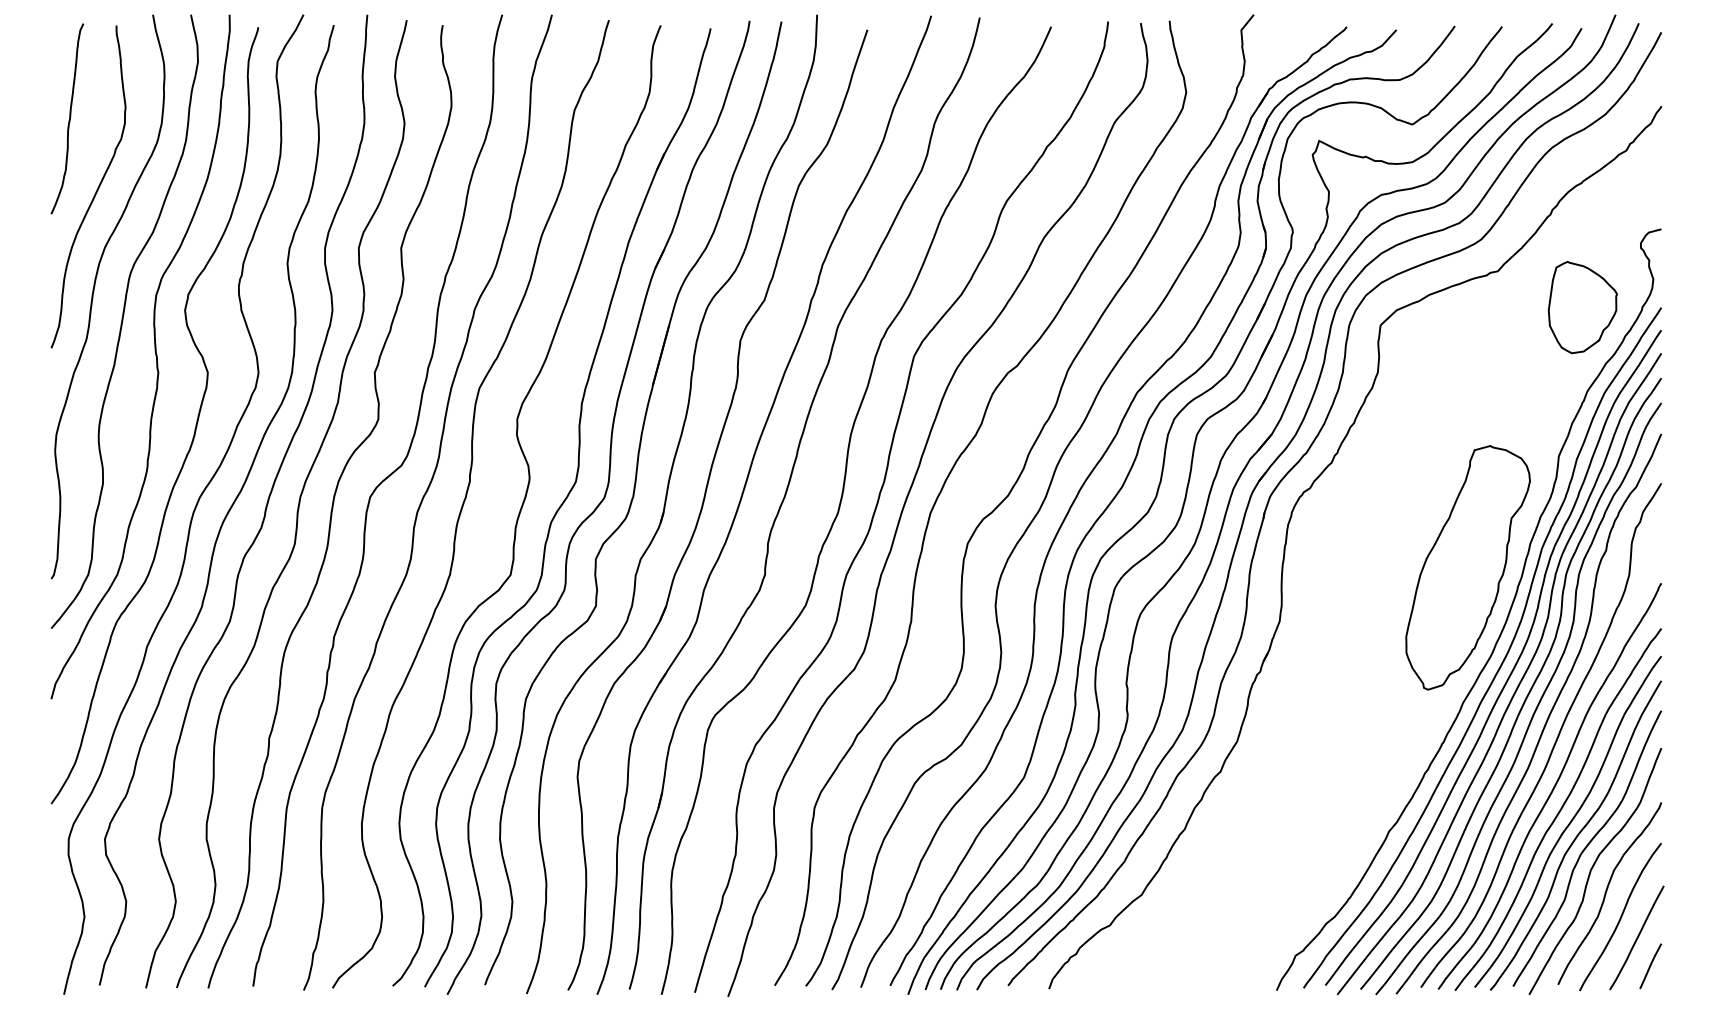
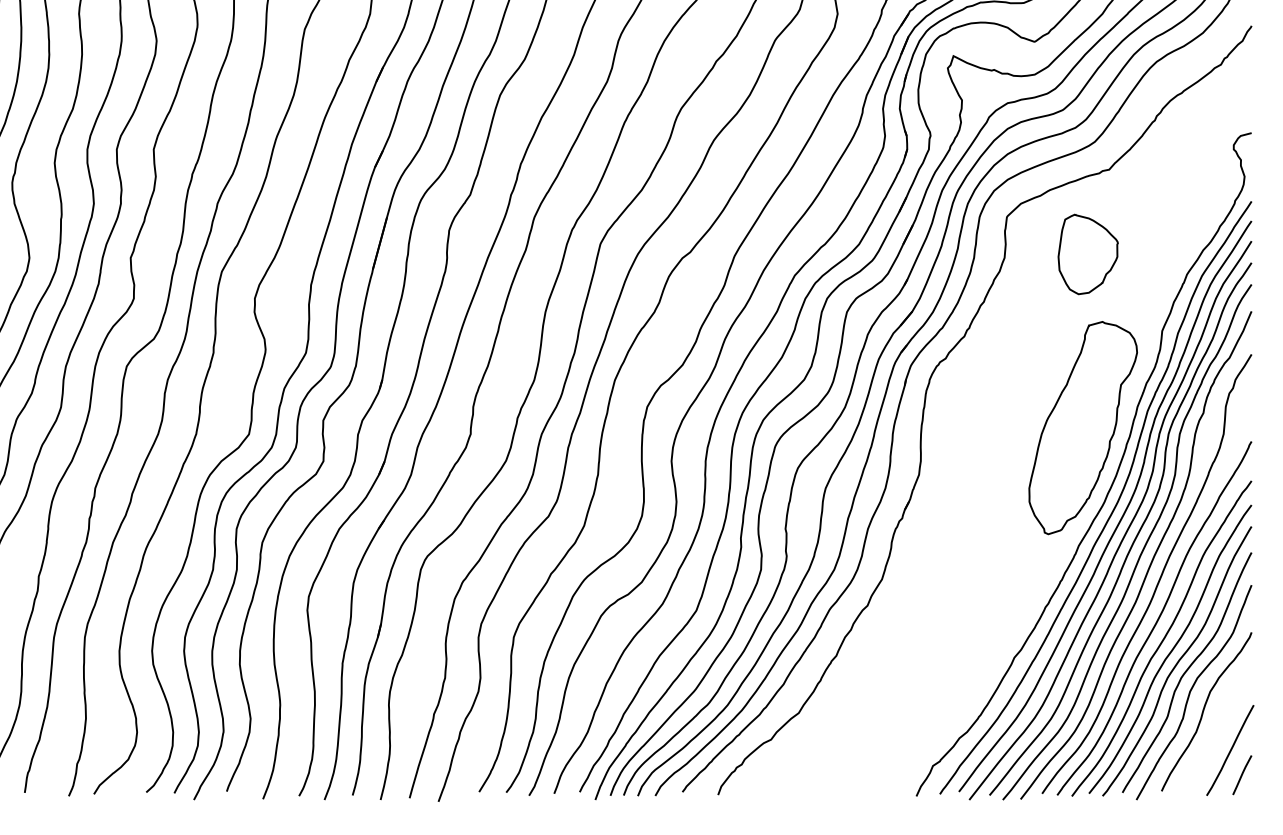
part: (1582, 307) -> (1087, 254), moved
curve: (1620, 916) -> (1215, 731), removed

